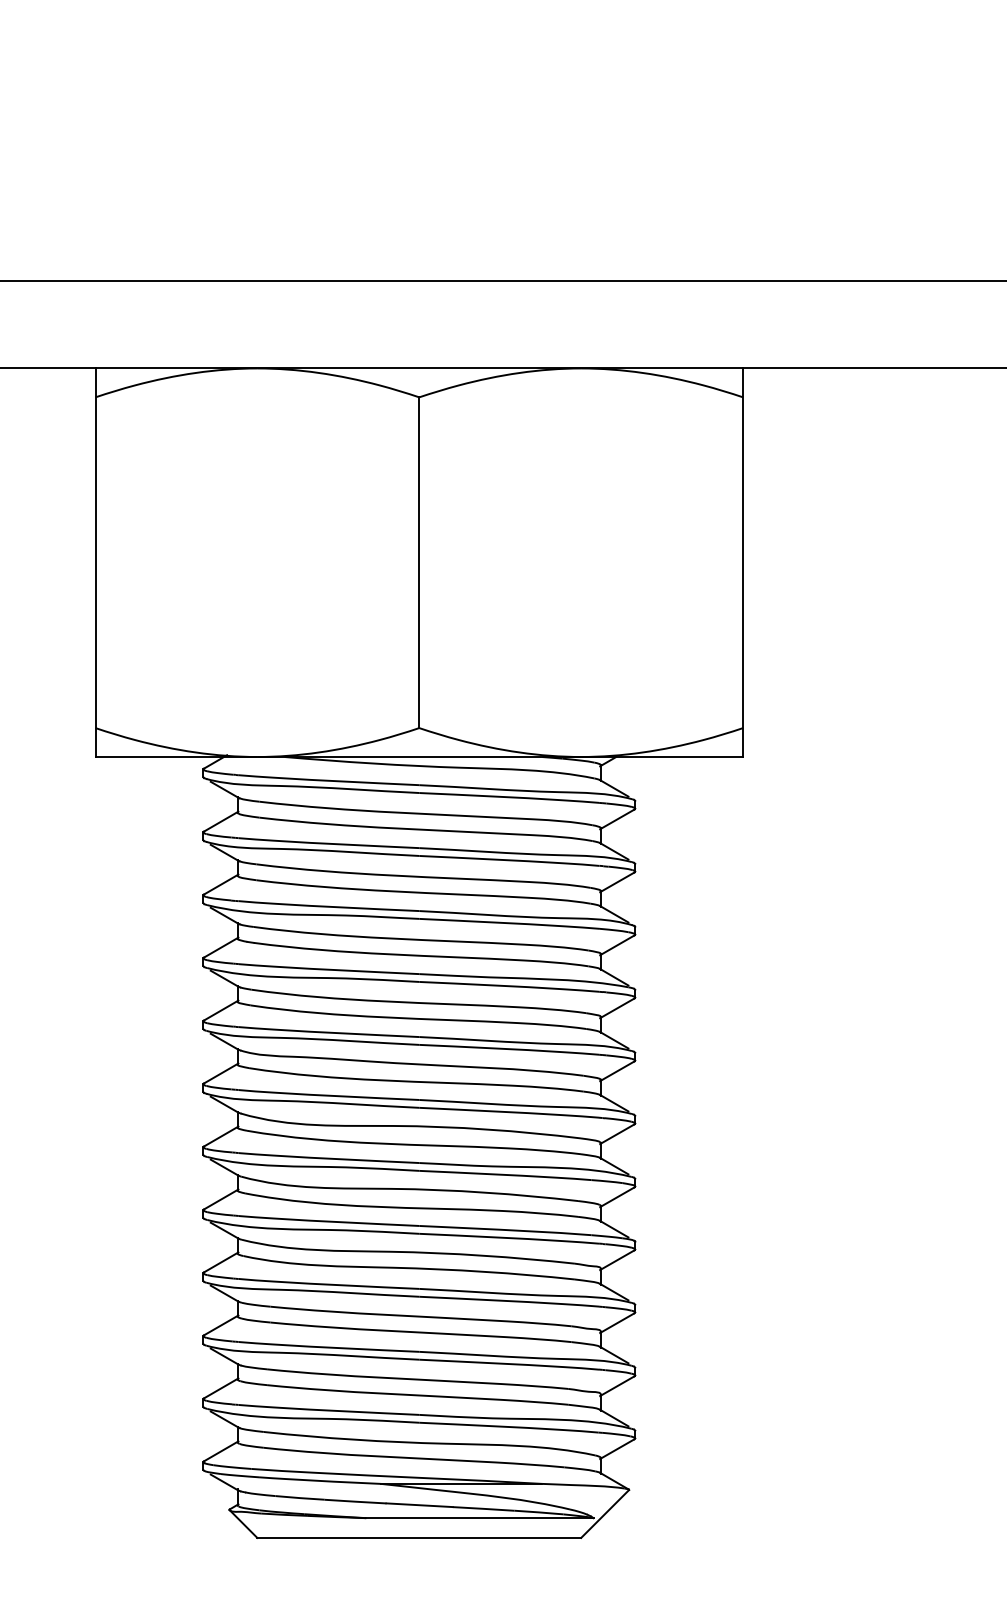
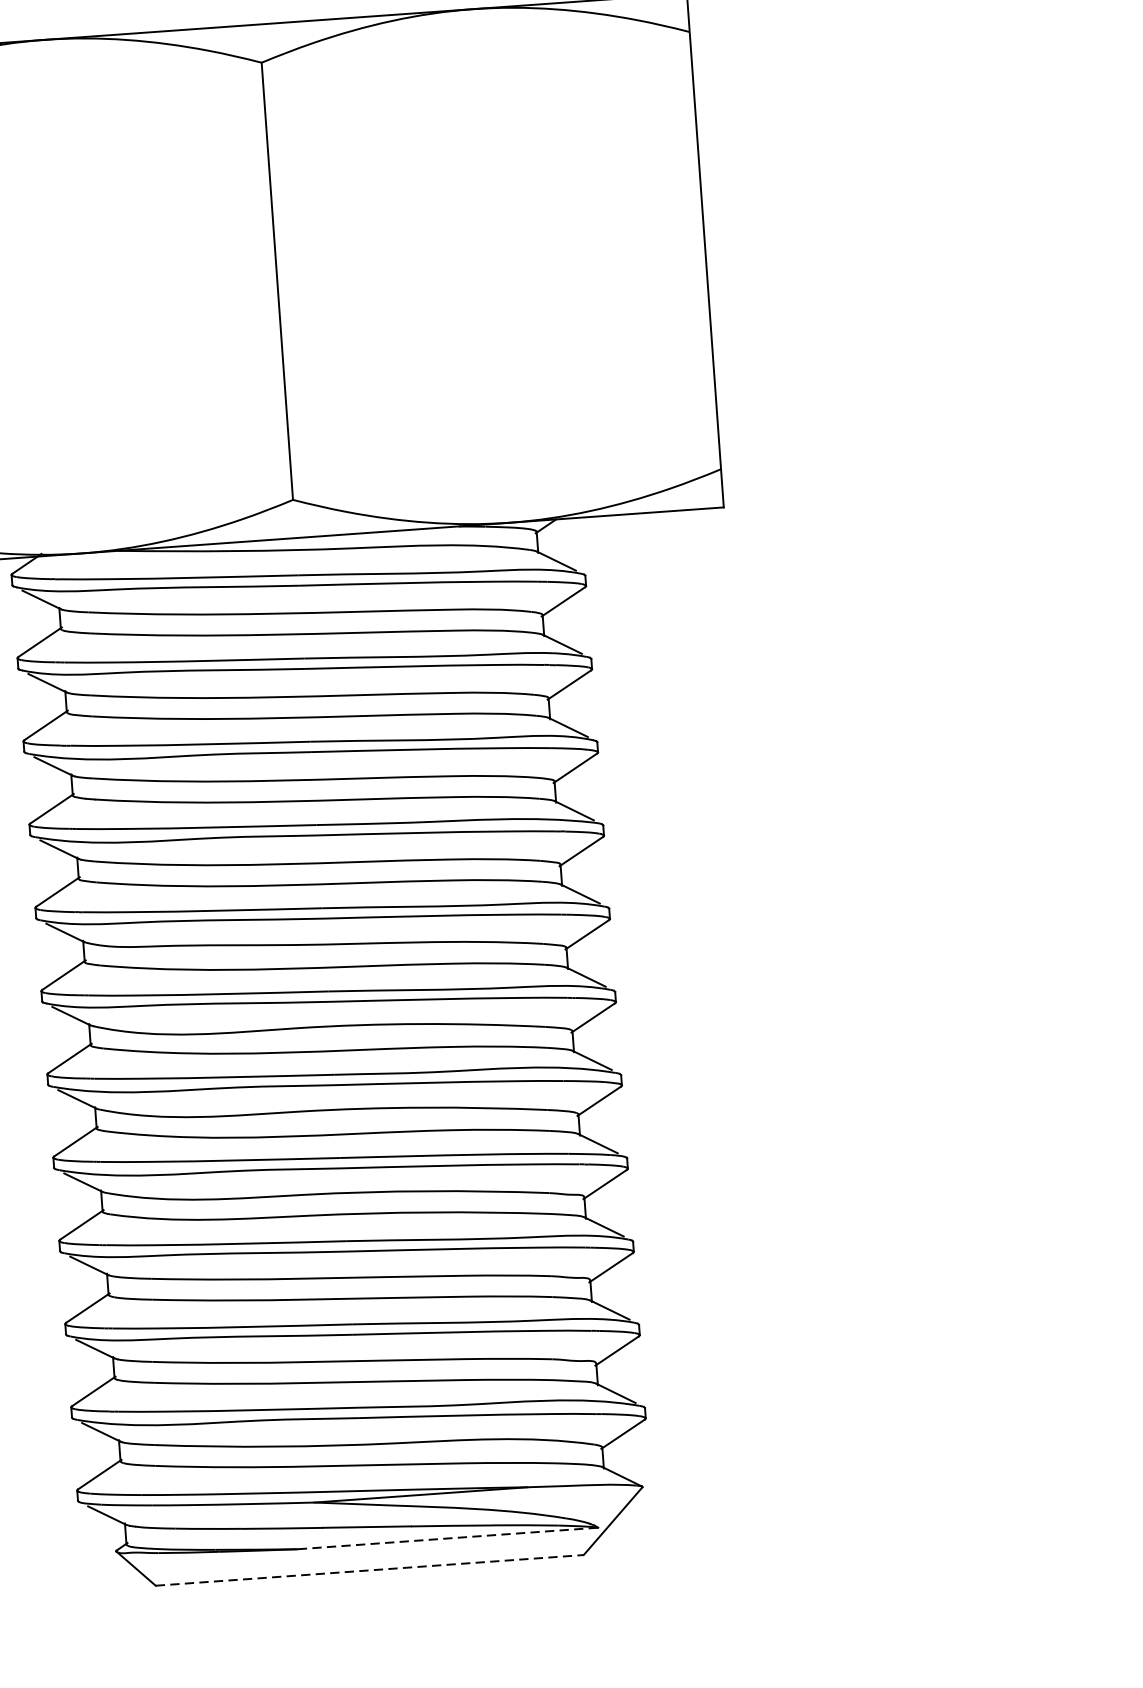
line: (479, 1518) -> (447, 1538), solid -> dashed
line: (419, 1537) -> (369, 1569), solid -> dashed

